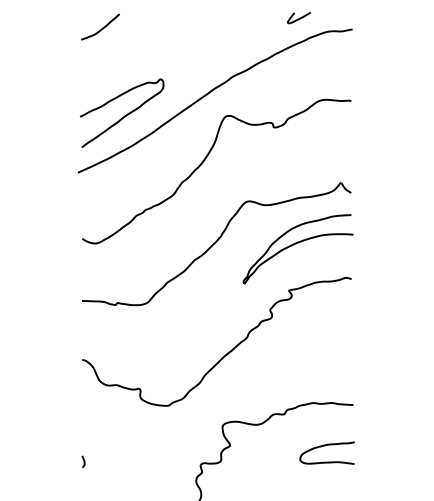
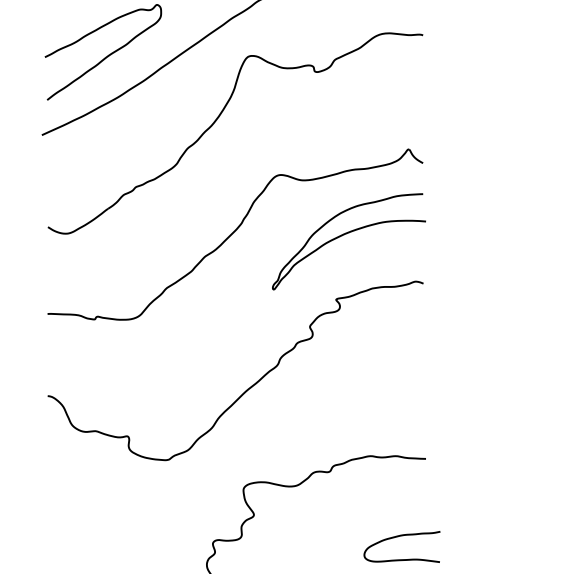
curve: (325, 446) -> (399, 537), moved
curve: (83, 461) -> (49, 537), removed

